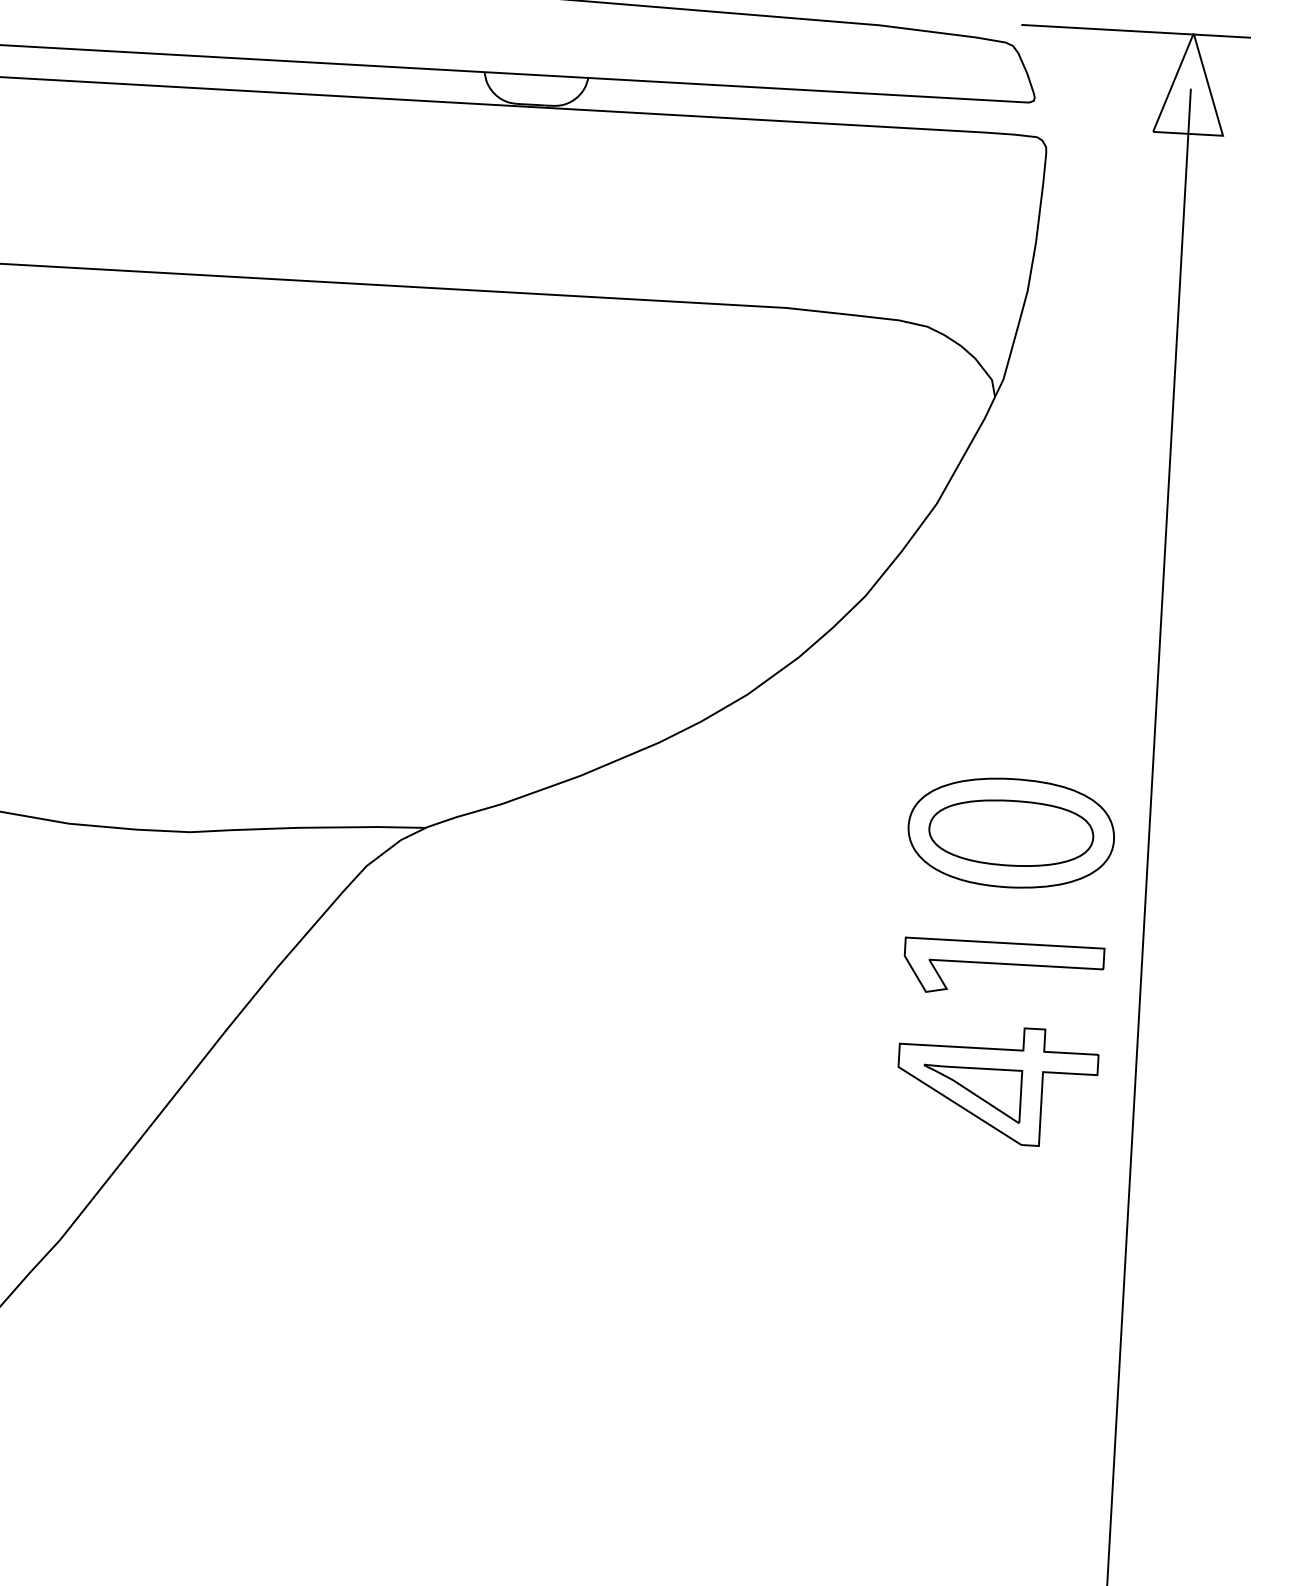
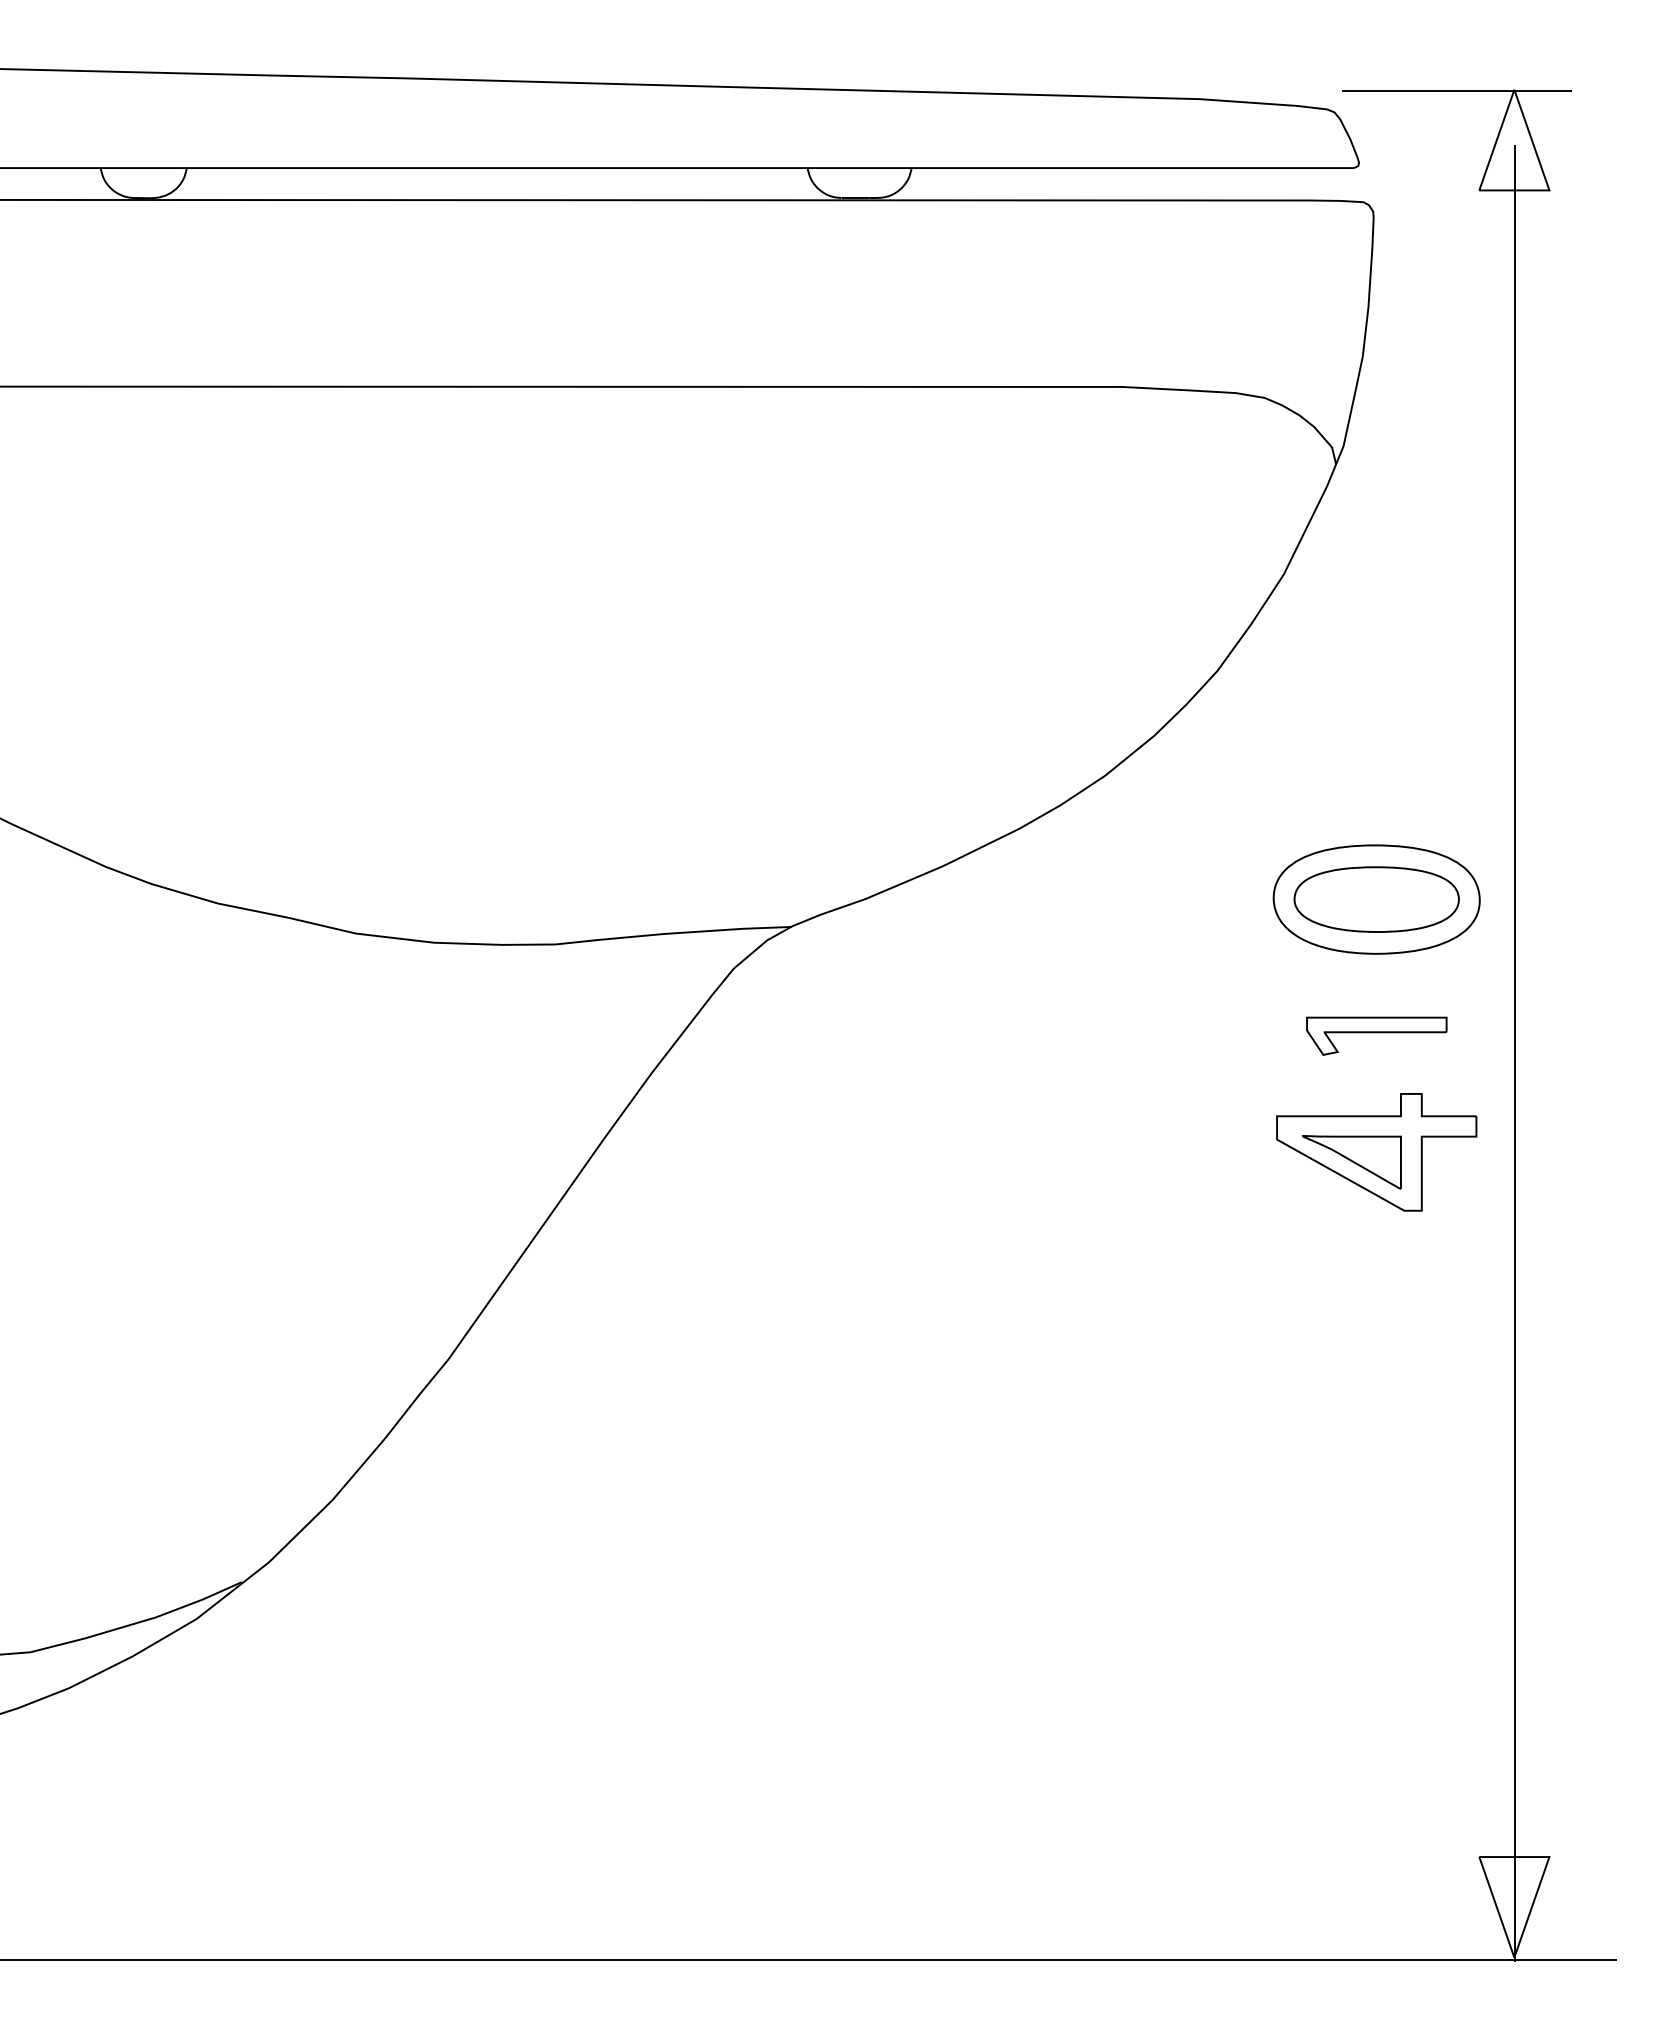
part: (1003, 968) -> (1376, 1035), size x0.7

